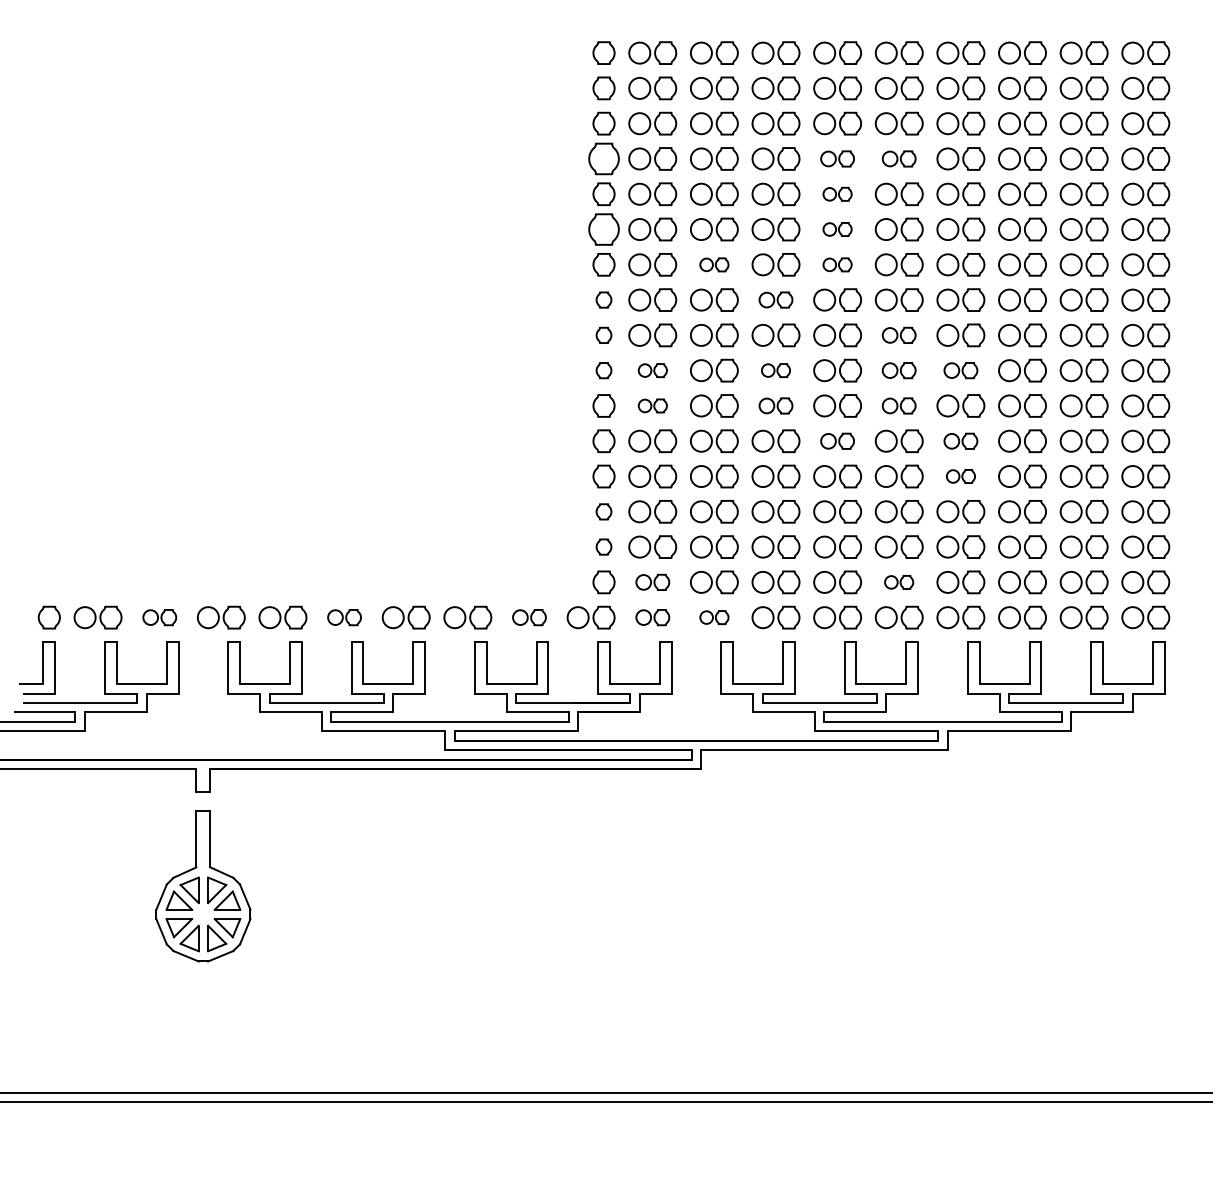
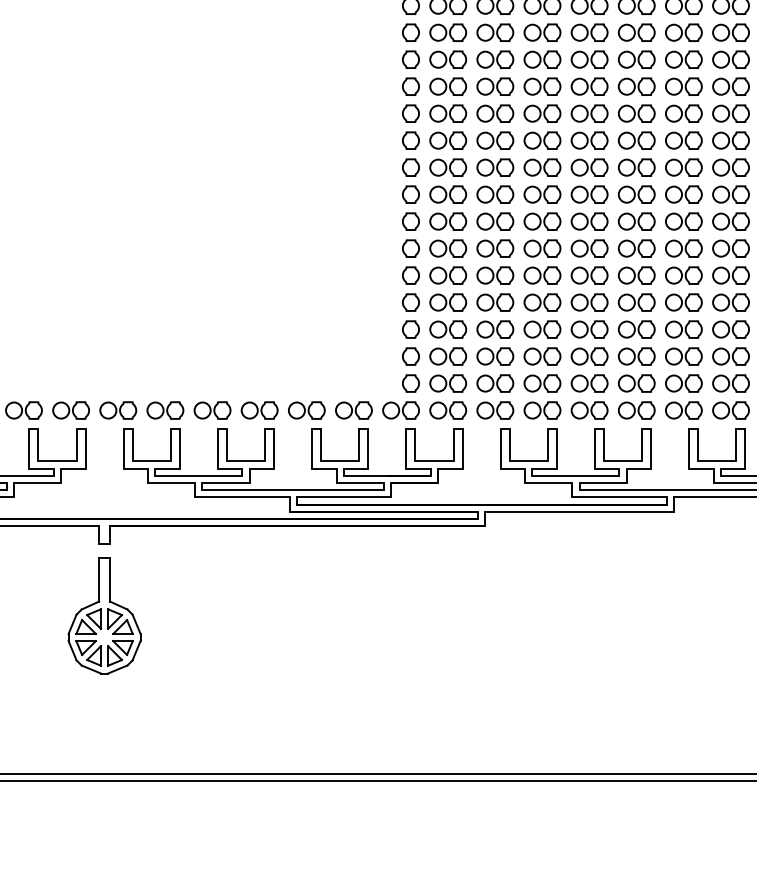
part: (603, 158) -> (410, 59), size x0.71
part: (837, 158) -> (589, 59), size x1.43
part: (898, 158) -> (636, 59), size x1.43
part: (837, 194) -> (589, 86), size x1.67
part: (603, 229) -> (410, 113), size x0.71
part: (837, 229) -> (589, 113), size x1.67
part: (714, 264) -> (495, 140), size x1.67
part: (837, 264) -> (589, 140), size x1.67
part: (603, 299) -> (410, 167), size x1.43
part: (775, 299) -> (542, 167), size x1.43
part: (603, 335) -> (410, 194), size x1.43
part: (898, 335) -> (636, 194), size x1.43
part: (603, 370) -> (410, 221), size x1.43
part: (652, 370) -> (448, 221), size x1.67
part: (775, 370) -> (542, 221), size x1.67
part: (898, 370) -> (636, 221), size x1.43
part: (960, 370) -> (683, 221), size x1.43
part: (652, 405) -> (448, 248), size x1.67
part: (775, 405) -> (542, 248), size x1.43
part: (898, 405) -> (636, 248), size x1.43
part: (837, 441) -> (589, 275), size x1.43
part: (960, 441) -> (683, 275), size x1.43
part: (960, 476) -> (683, 302), size x1.67
part: (603, 511) -> (410, 329), size x1.43
part: (603, 546) -> (410, 356), size x1.43
part: (652, 582) -> (448, 383), size x1.43
part: (898, 582) -> (636, 383), size x1.67
part: (159, 617) -> (70, 410), size x1.43
part: (344, 617) -> (212, 410), size x1.43
part: (529, 617) -> (353, 410), size x1.43
part: (652, 617) -> (448, 410), size x1.43
part: (714, 617) -> (495, 410), size x1.67

